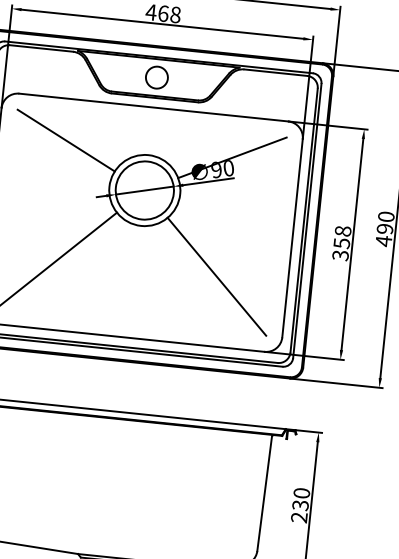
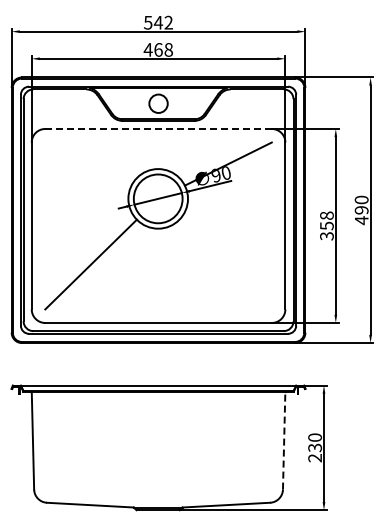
line: (153, 106) -> (158, 128), solid -> dashed
line: (66, 139) -> (88, 163), removed
line: (216, 276) -> (225, 264), removed
line: (265, 492) -> (284, 440), solid -> dashed

